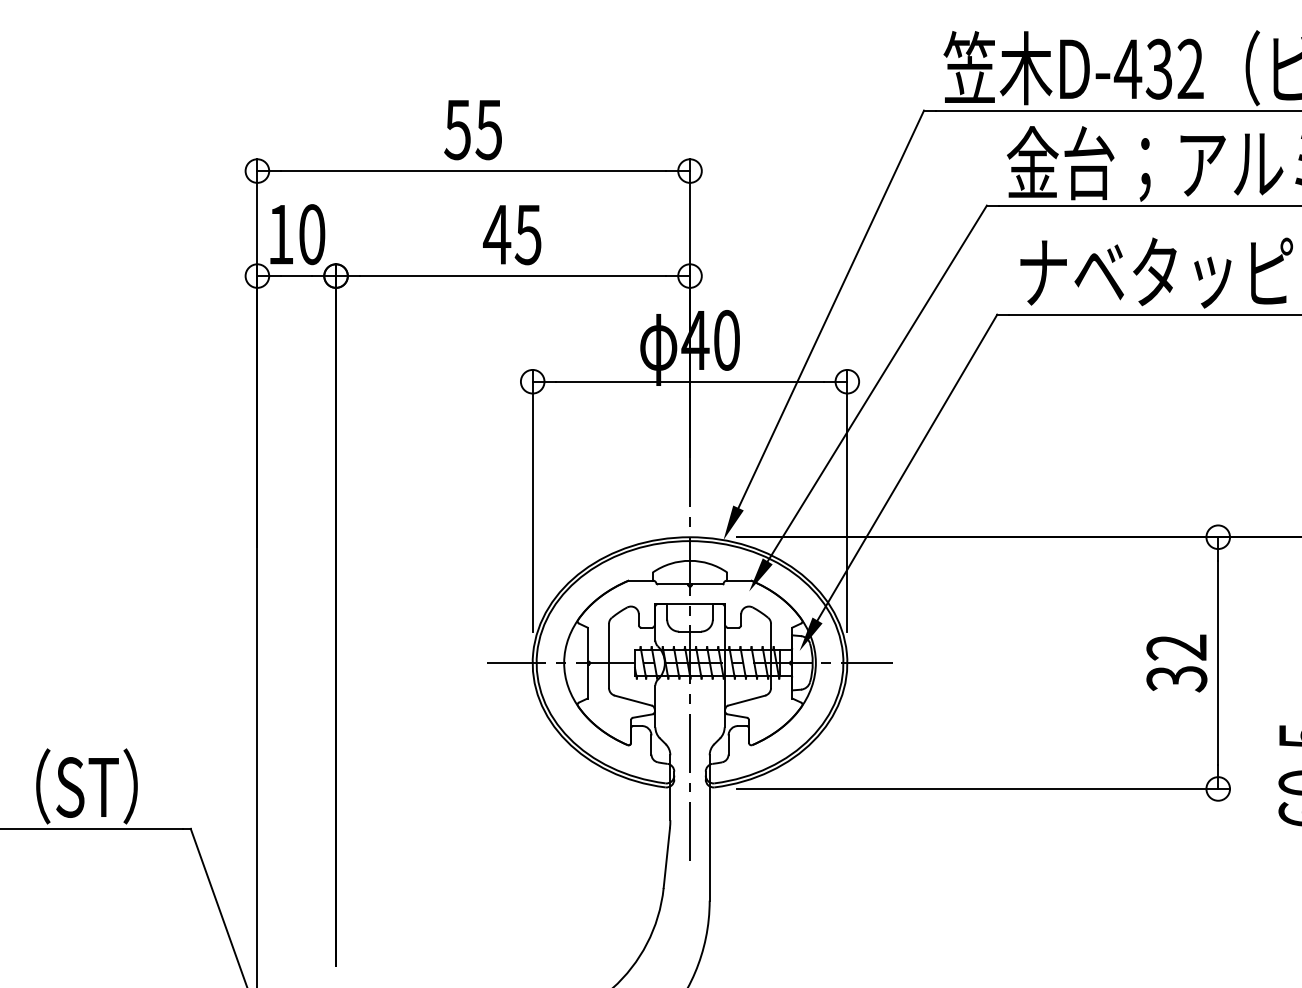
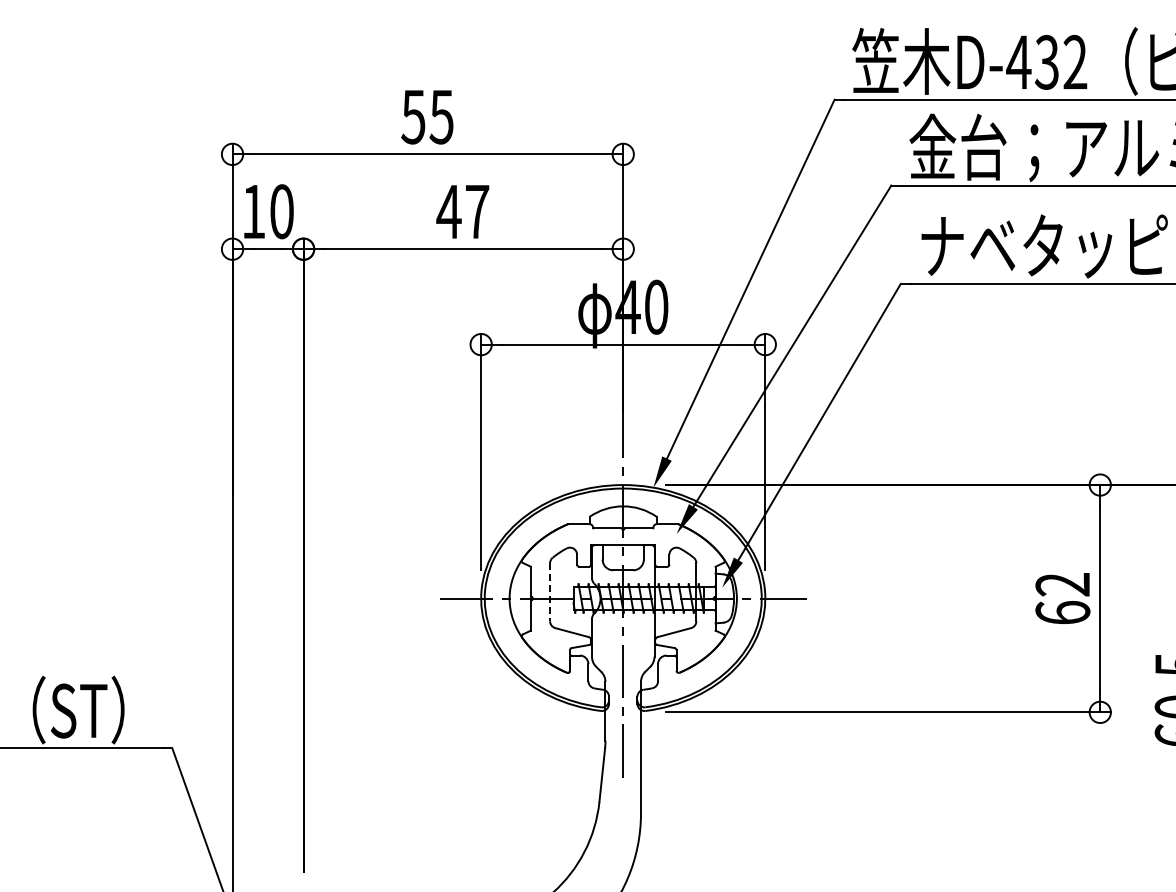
text: (528, 235) -> (477, 212), 45 -> 47
line: (609, 656) -> (550, 592), solid -> dashed
text: (1176, 679) -> (1062, 613), 32 -> 62

